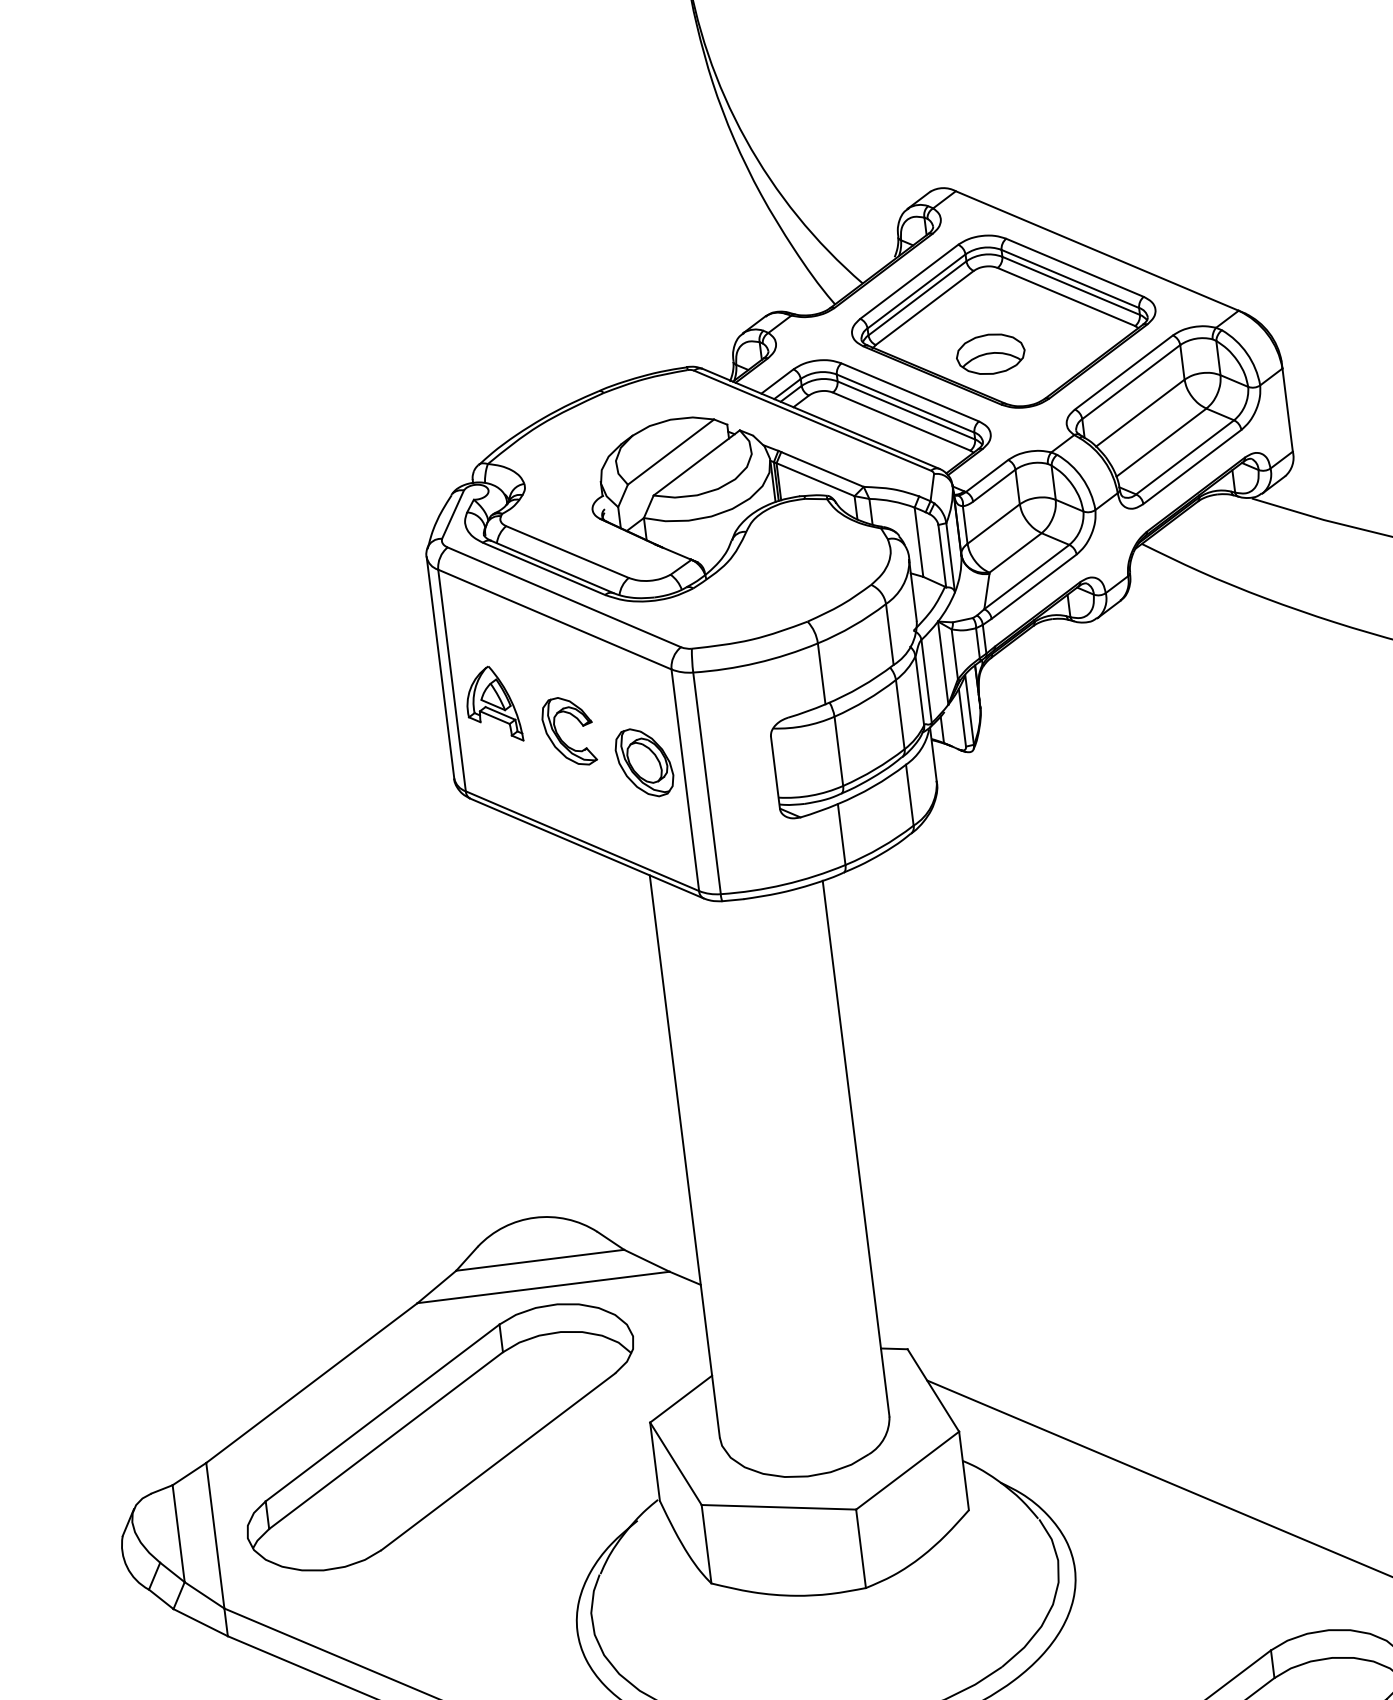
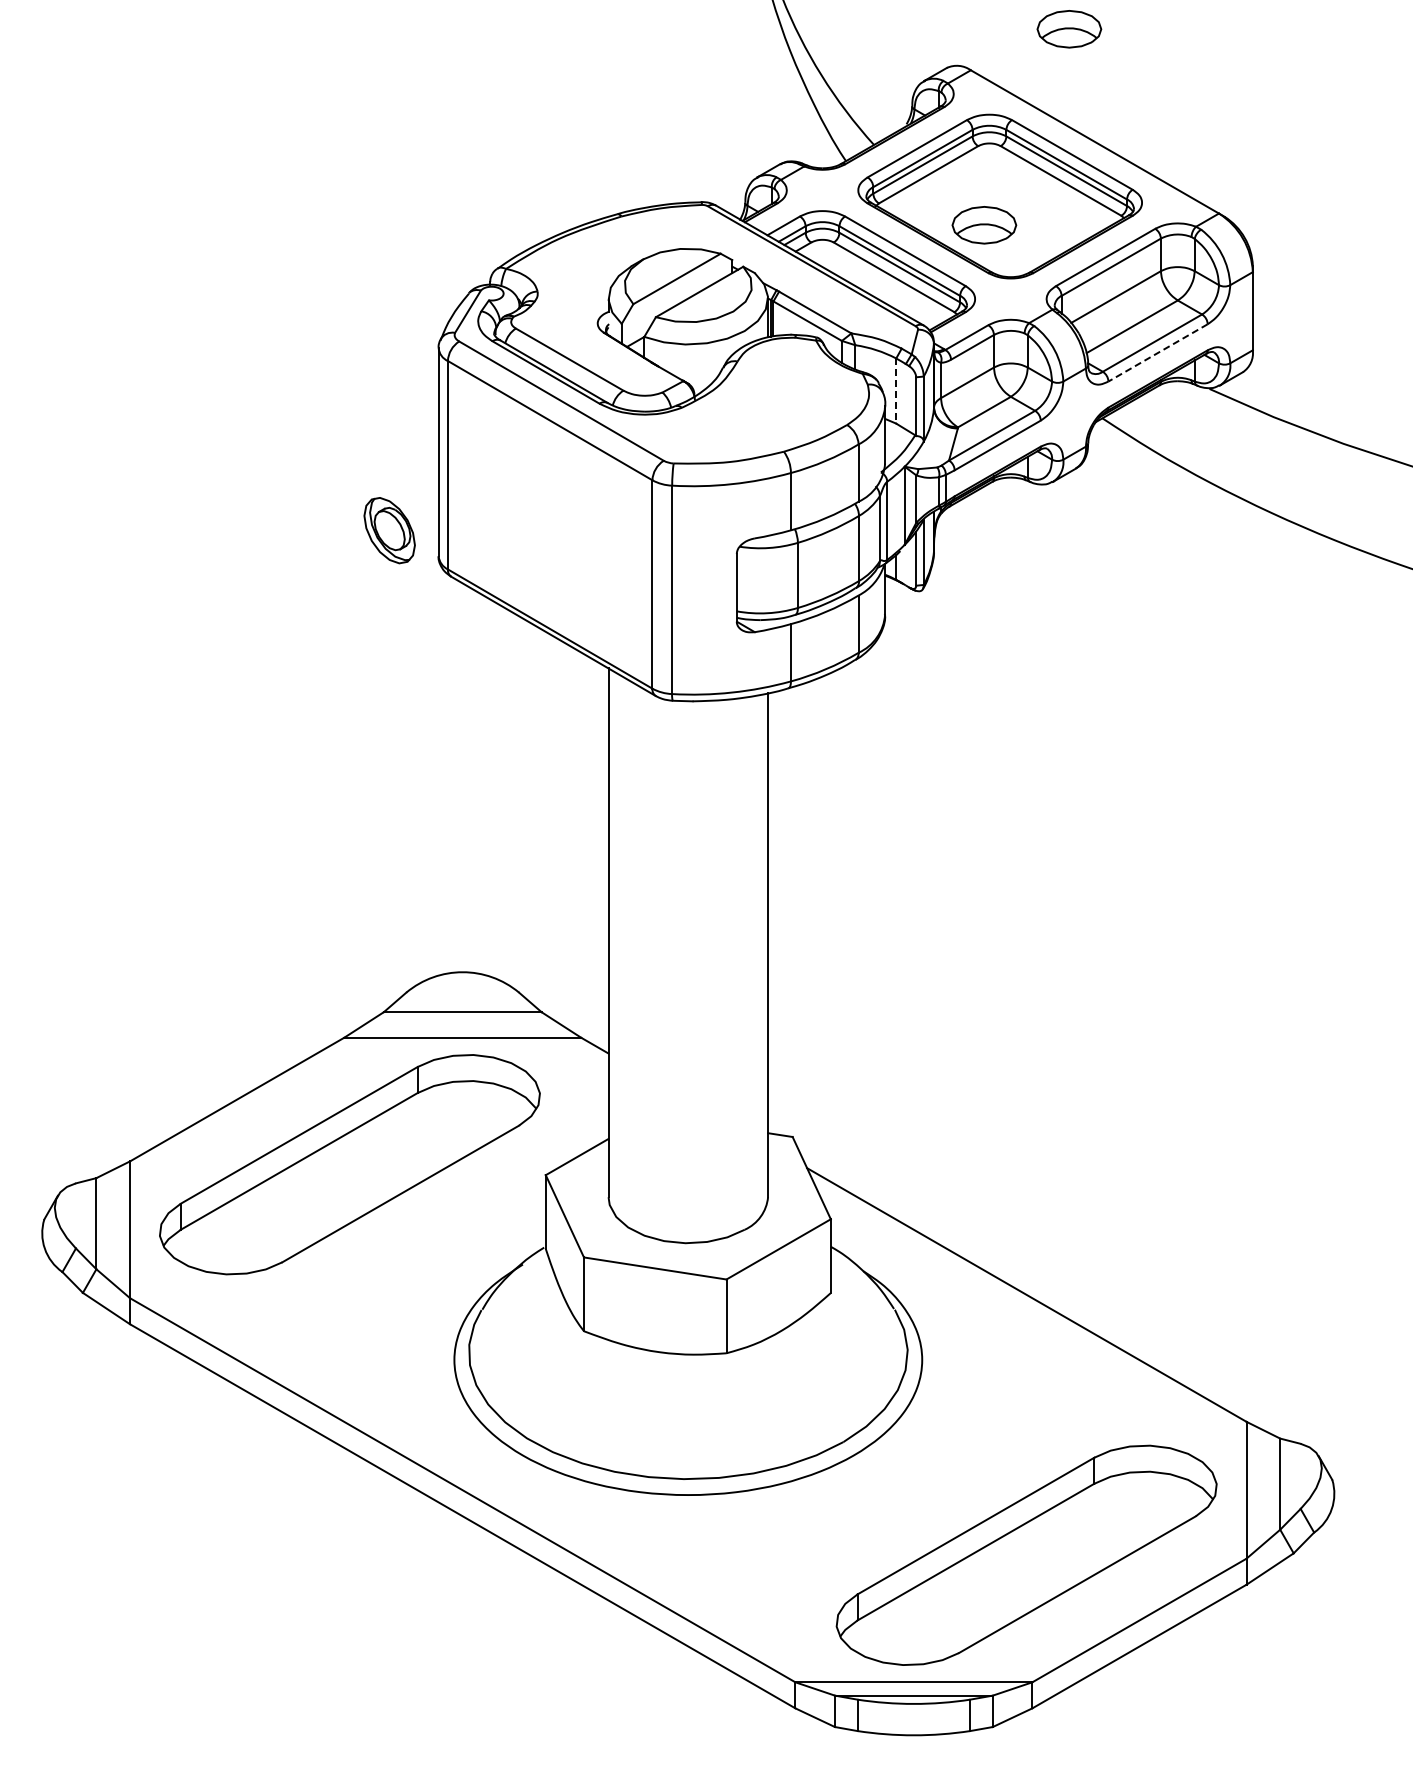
part: (1055, 134) -> (1069, 29), added
line: (1191, 467) -> (1157, 353), solid -> dashed
line: (919, 542) -> (896, 391), solid -> dashed
part: (493, 704) -> (483, 492), removed
part: (559, 735) -> (541, 528), removed
part: (644, 762) -> (389, 530), moved

